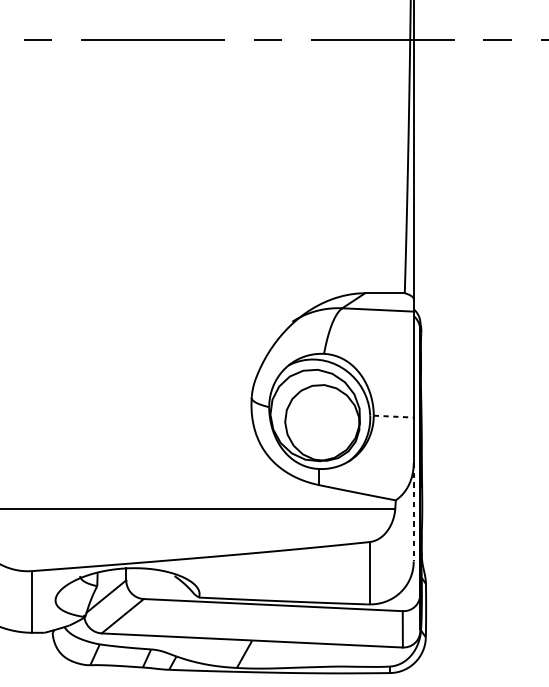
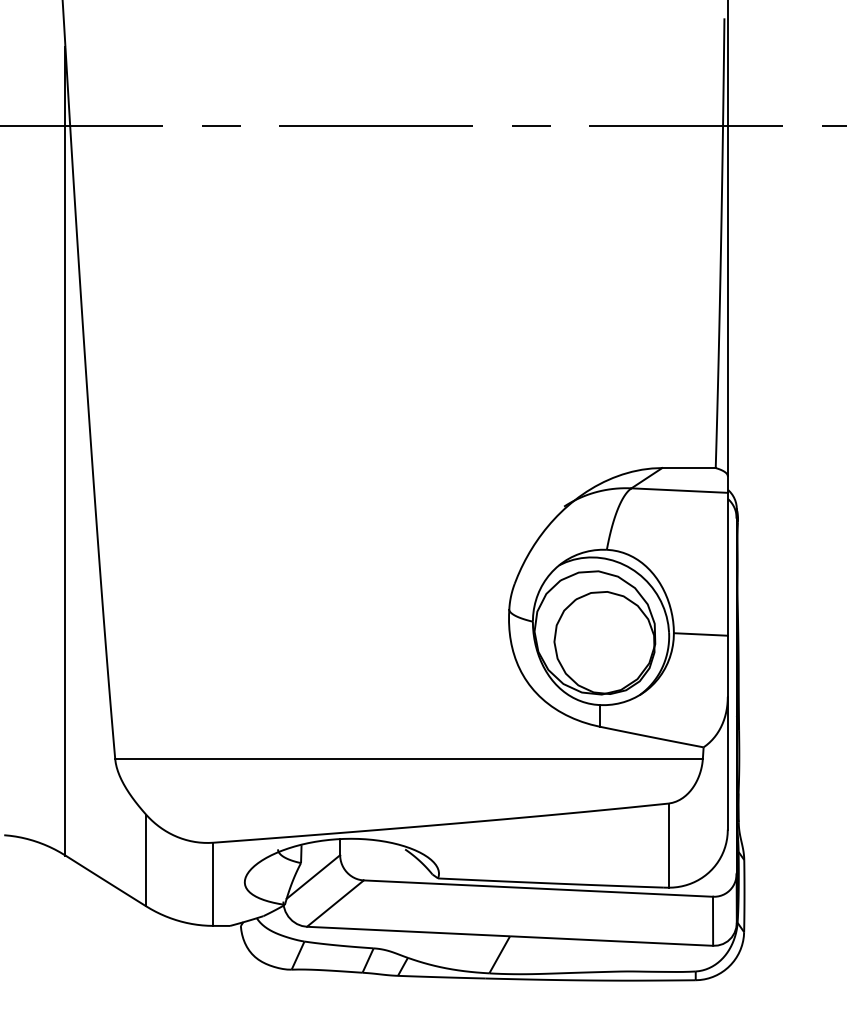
line: (393, 416) -> (700, 634), dashed -> solid
line: (413, 512) -> (727, 763), dashed -> solid

